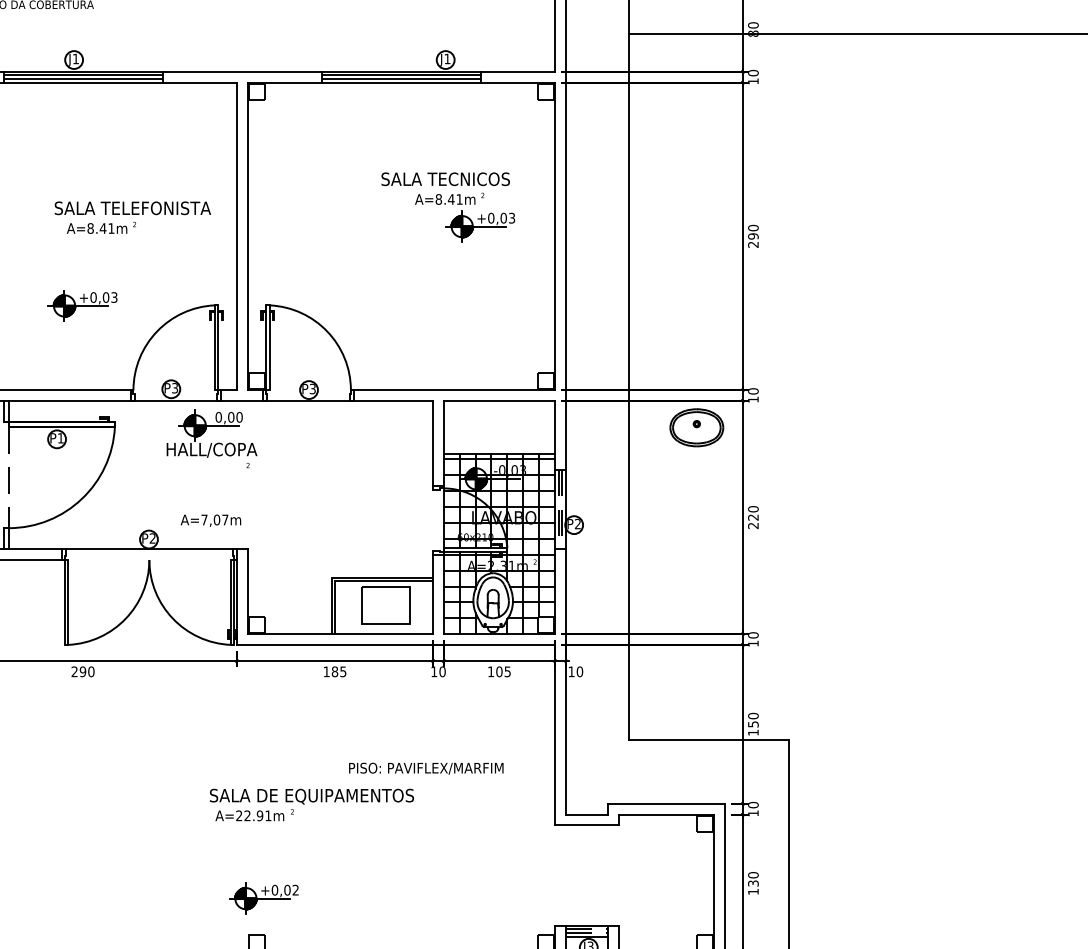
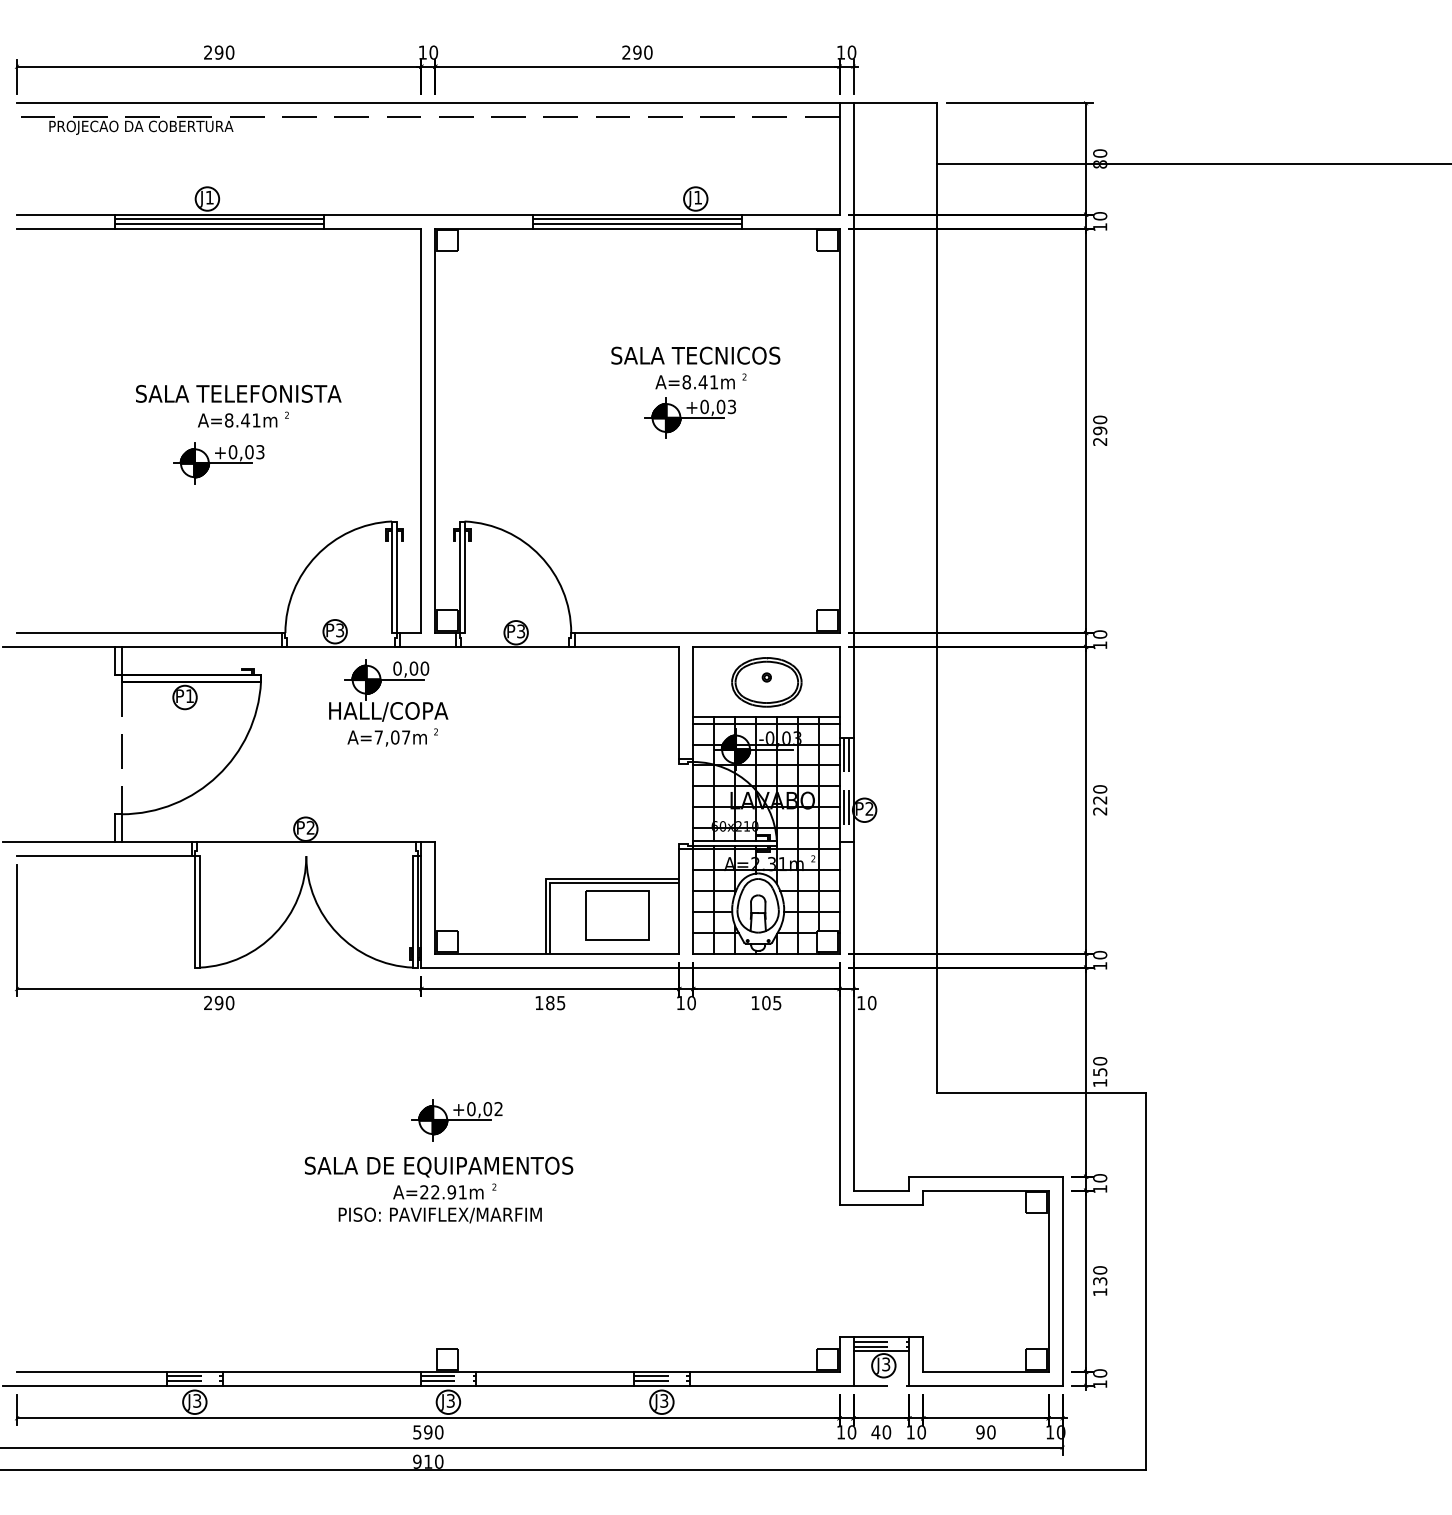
text: (132, 208) -> (238, 393), moved
part: (479, 226) -> (689, 417), moved
part: (82, 306) -> (218, 463), moved
part: (696, 427) -> (766, 682), moved
text: (210, 520) -> (386, 738), moved
text: (425, 768) -> (439, 1215), moved
text: (311, 796) -> (438, 1166), moved
part: (263, 898) -> (456, 1120), moved

